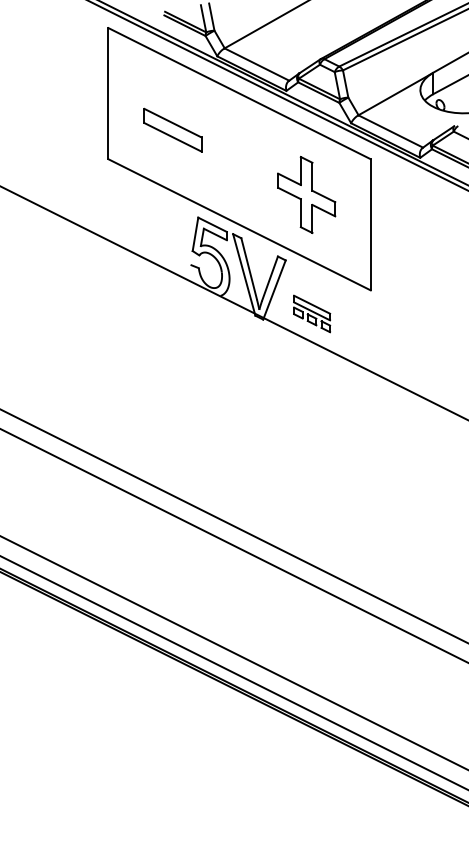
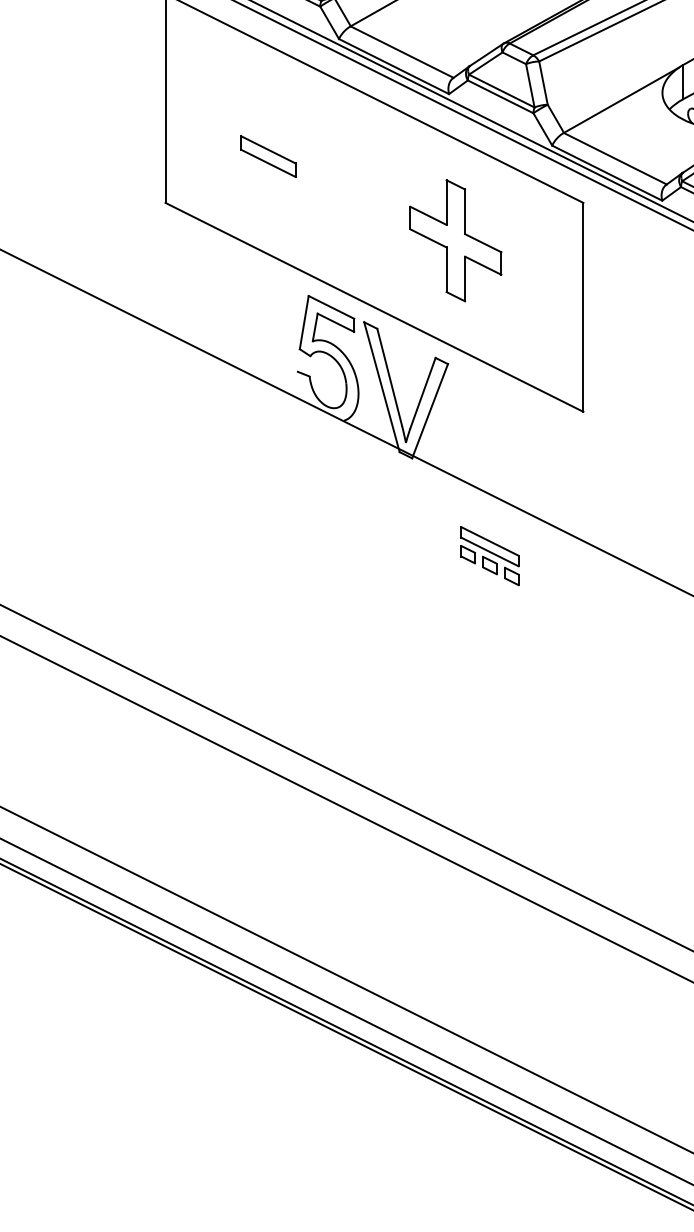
part: (172, 129) -> (267, 155), size x0.6
part: (306, 194) -> (455, 239), moved
part: (312, 313) -> (490, 555), moved

